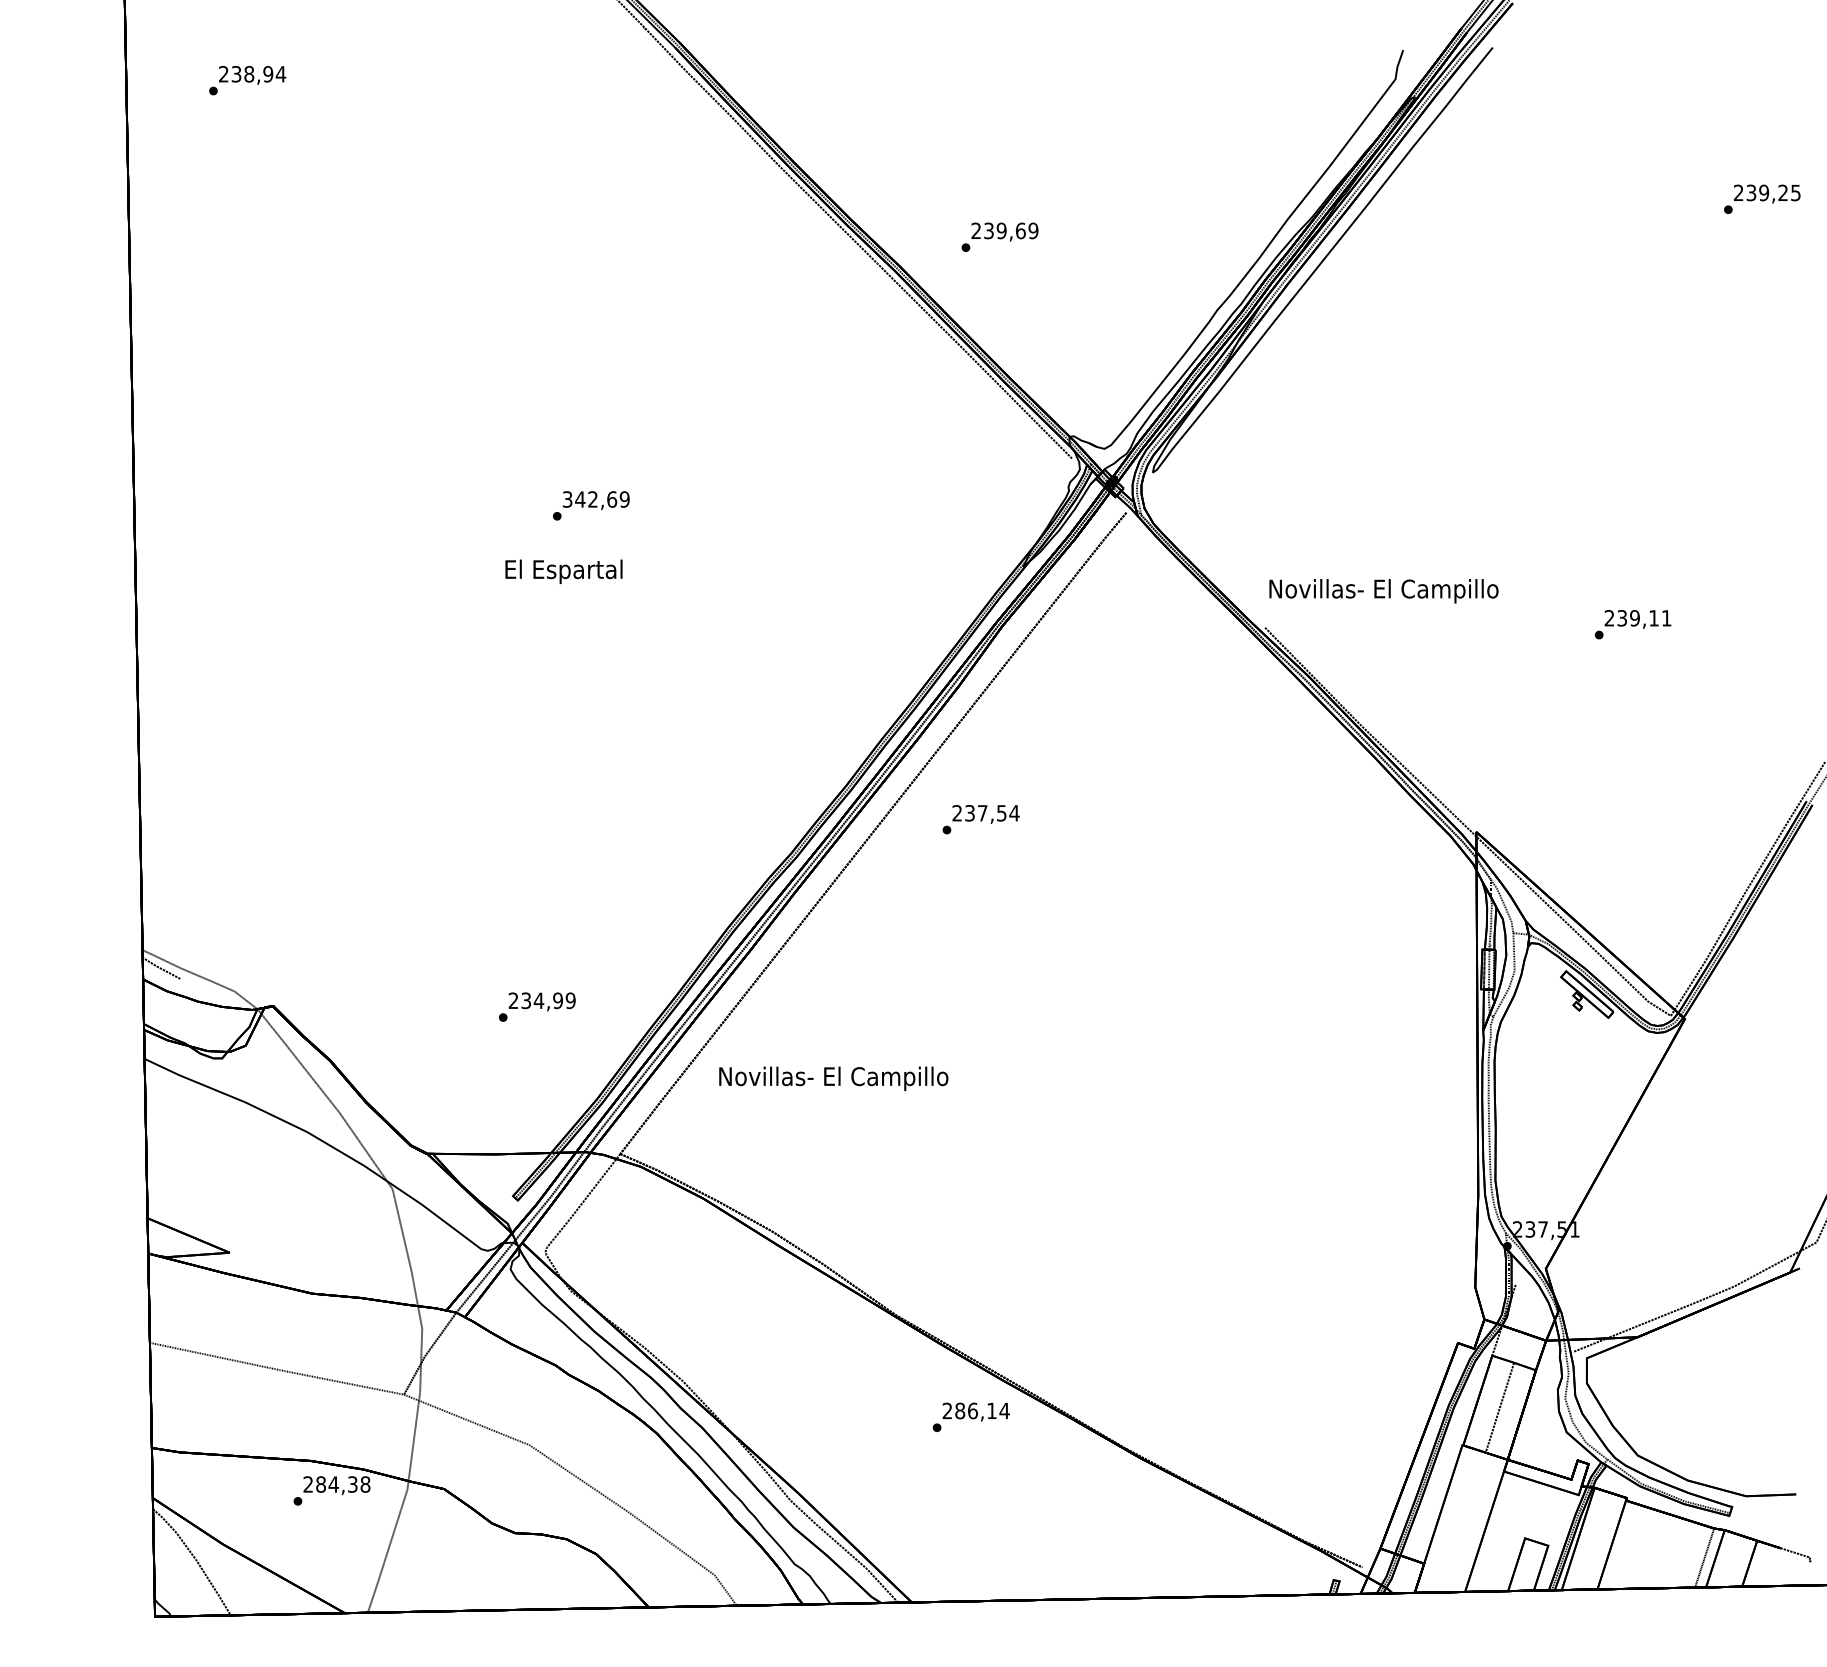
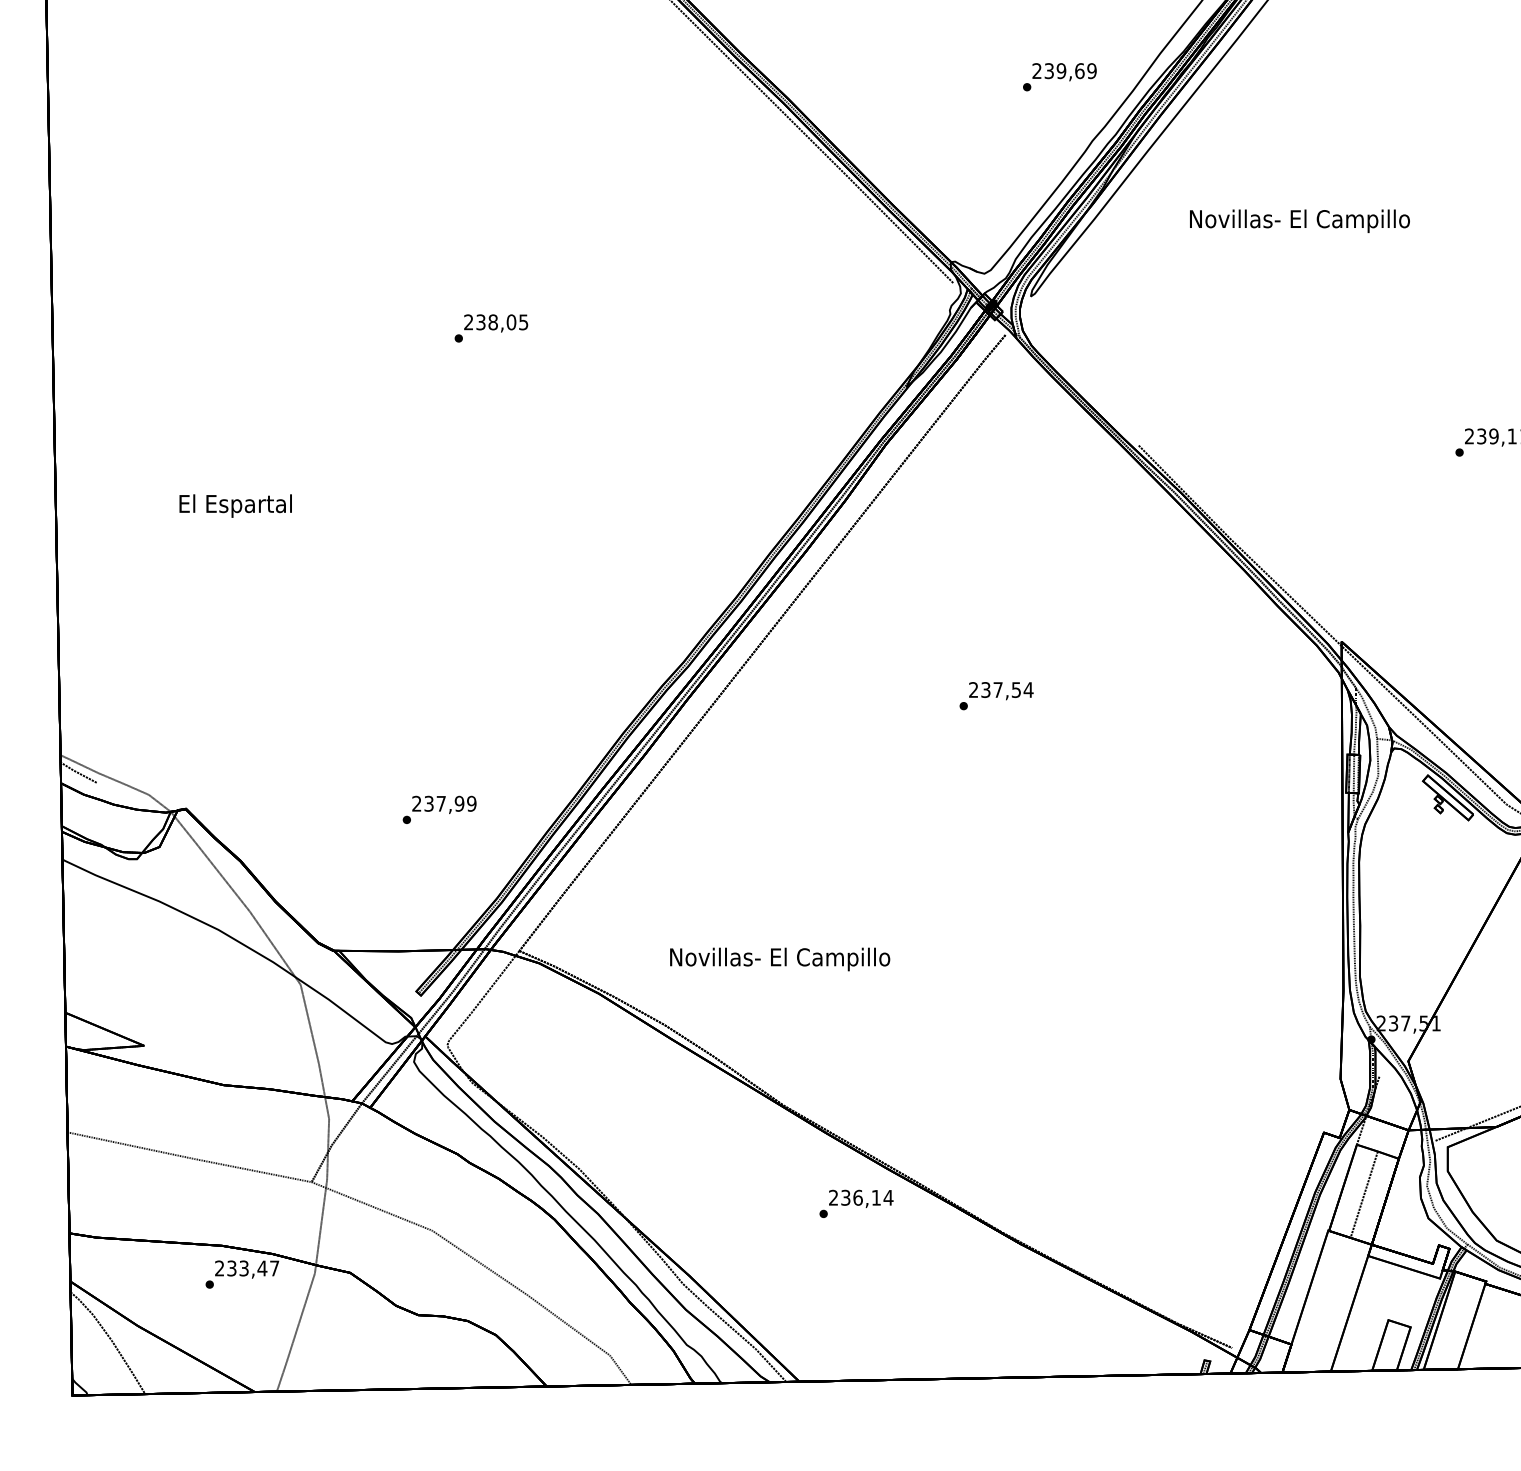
text: (999, 236) -> (1059, 76), moved
text: (595, 499) -> (495, 322), 342,69 -> 238,05
text: (563, 571) -> (235, 505), moved
text: (1383, 591) -> (1299, 221), moved
text: (980, 819) -> (995, 695), moved
text: (538, 1000) -> (440, 803), 234,99 -> 237,99
text: (833, 1078) -> (779, 959), moved
text: (960, 1410) -> (846, 1197), 286,14 -> 236,14
text: (343, 1484) -> (253, 1268), 284,38 -> 233,47

